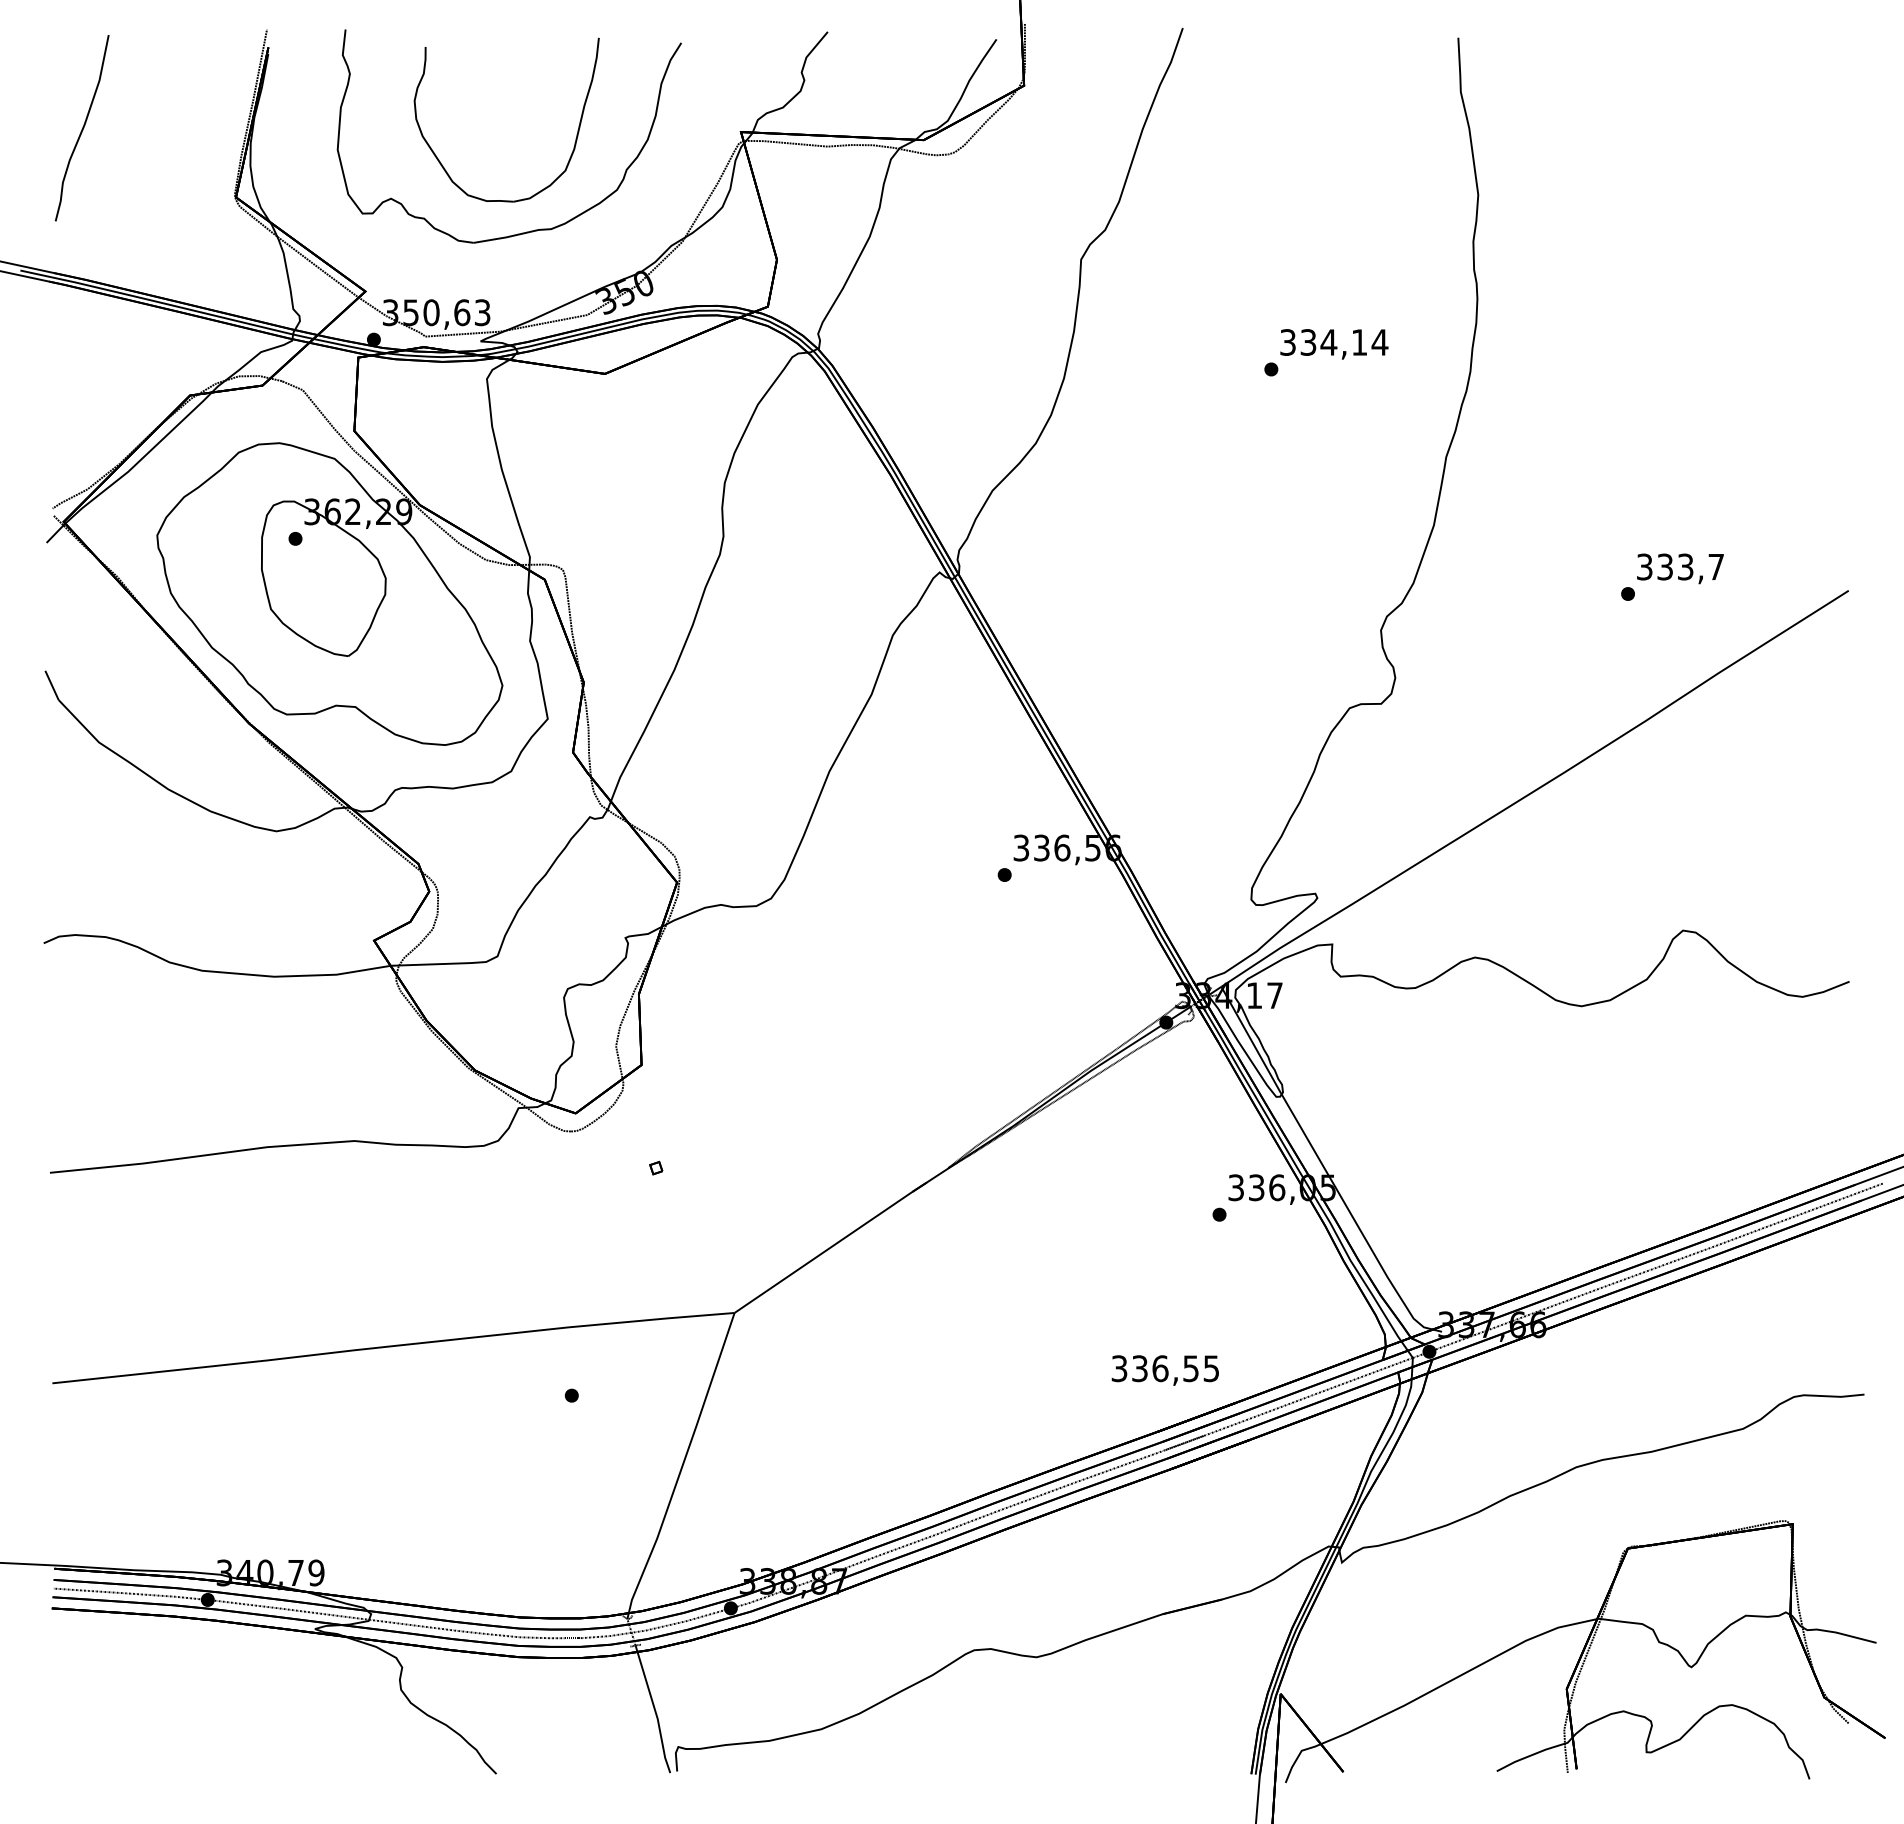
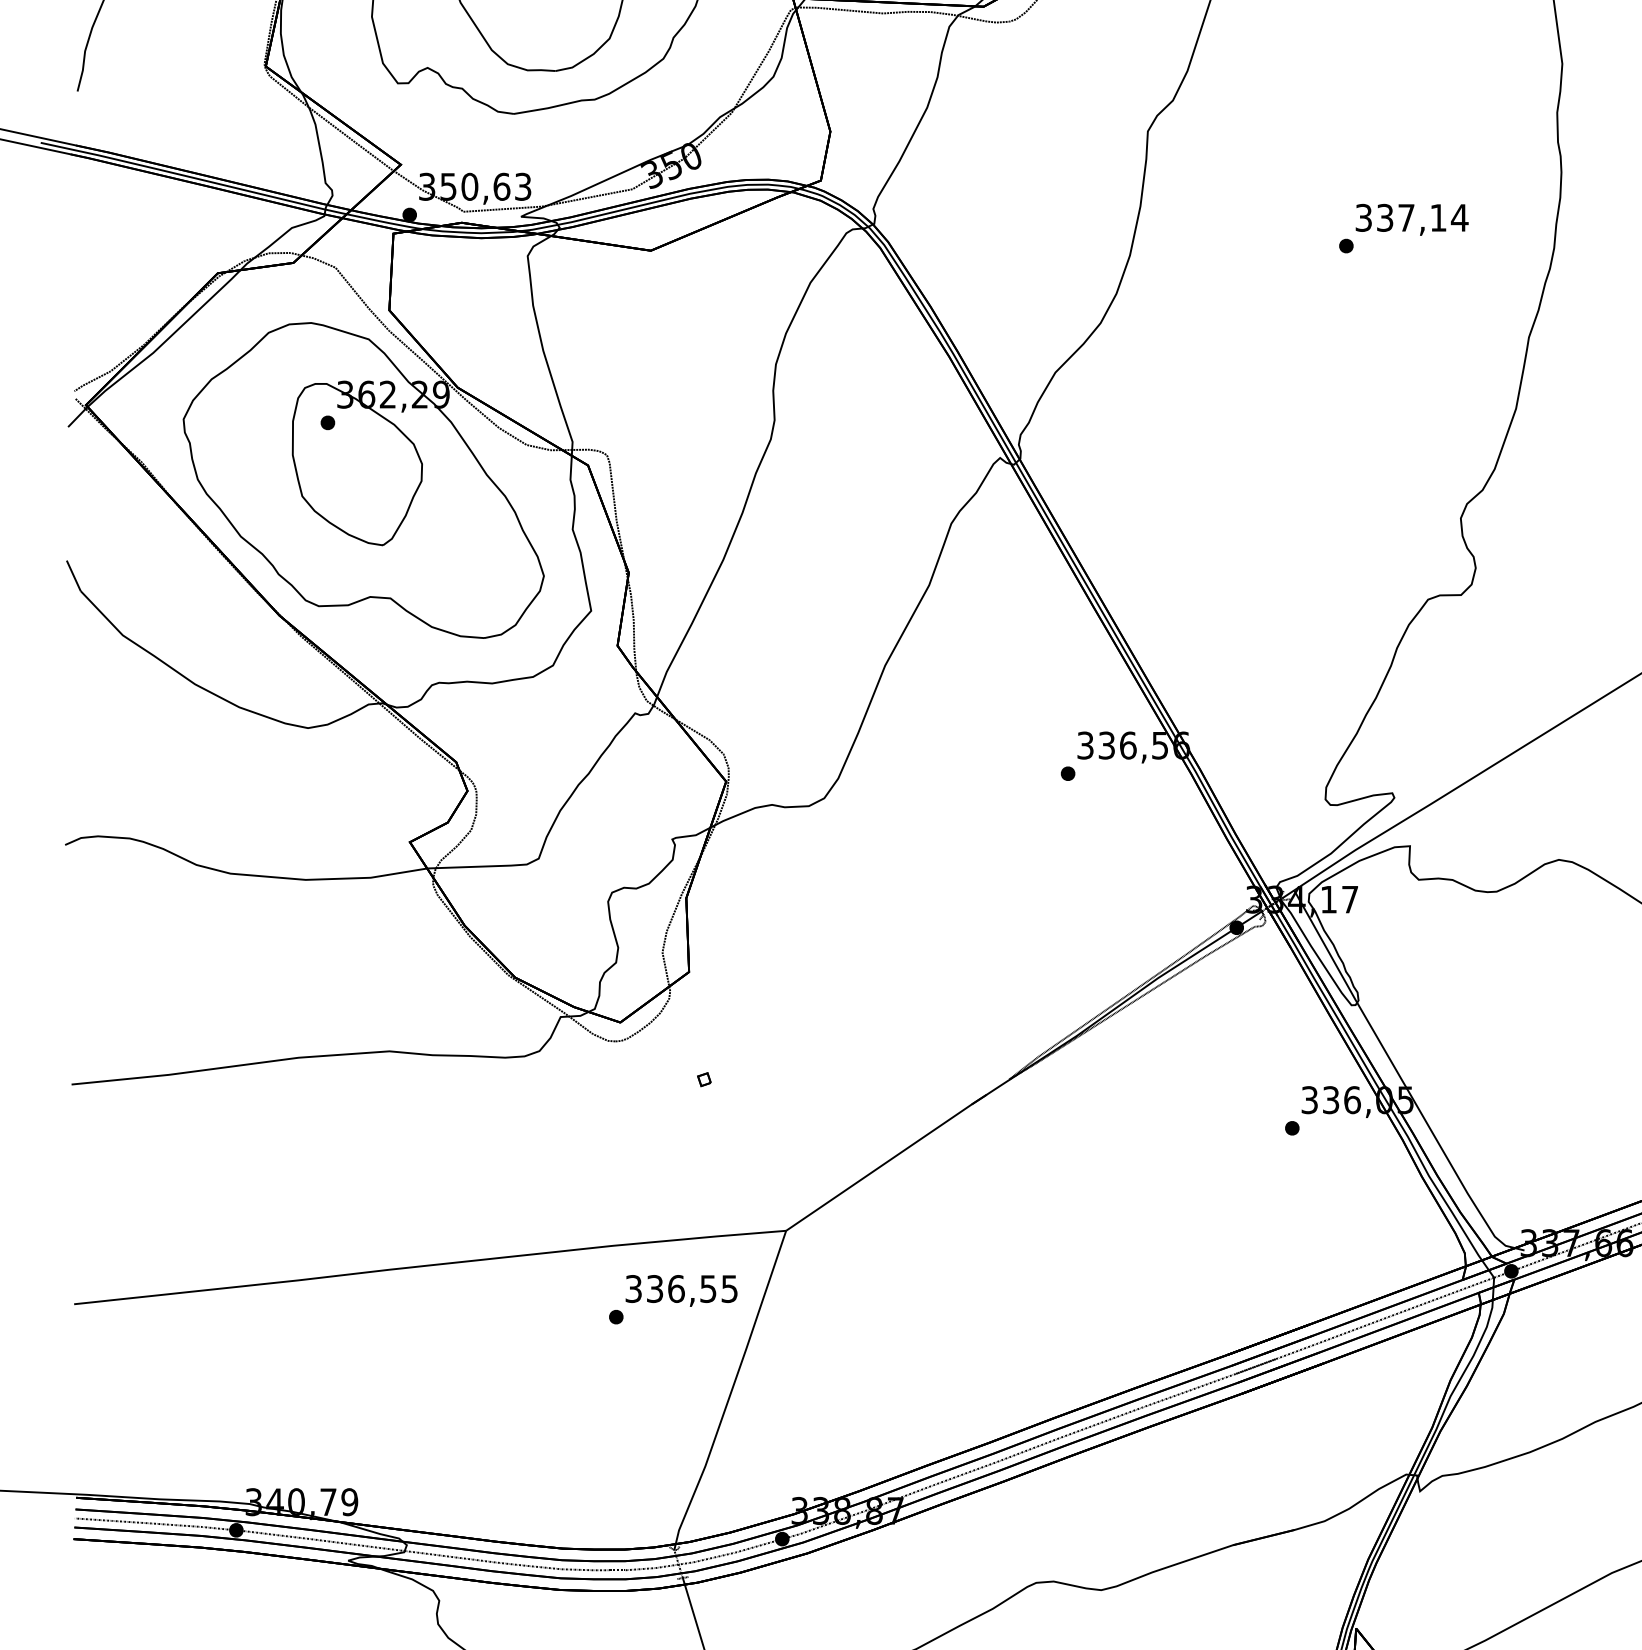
text: (1328, 342) -> (1406, 217), 334,14 -> 337,14
text: (1164, 1370) -> (680, 1290), moved

